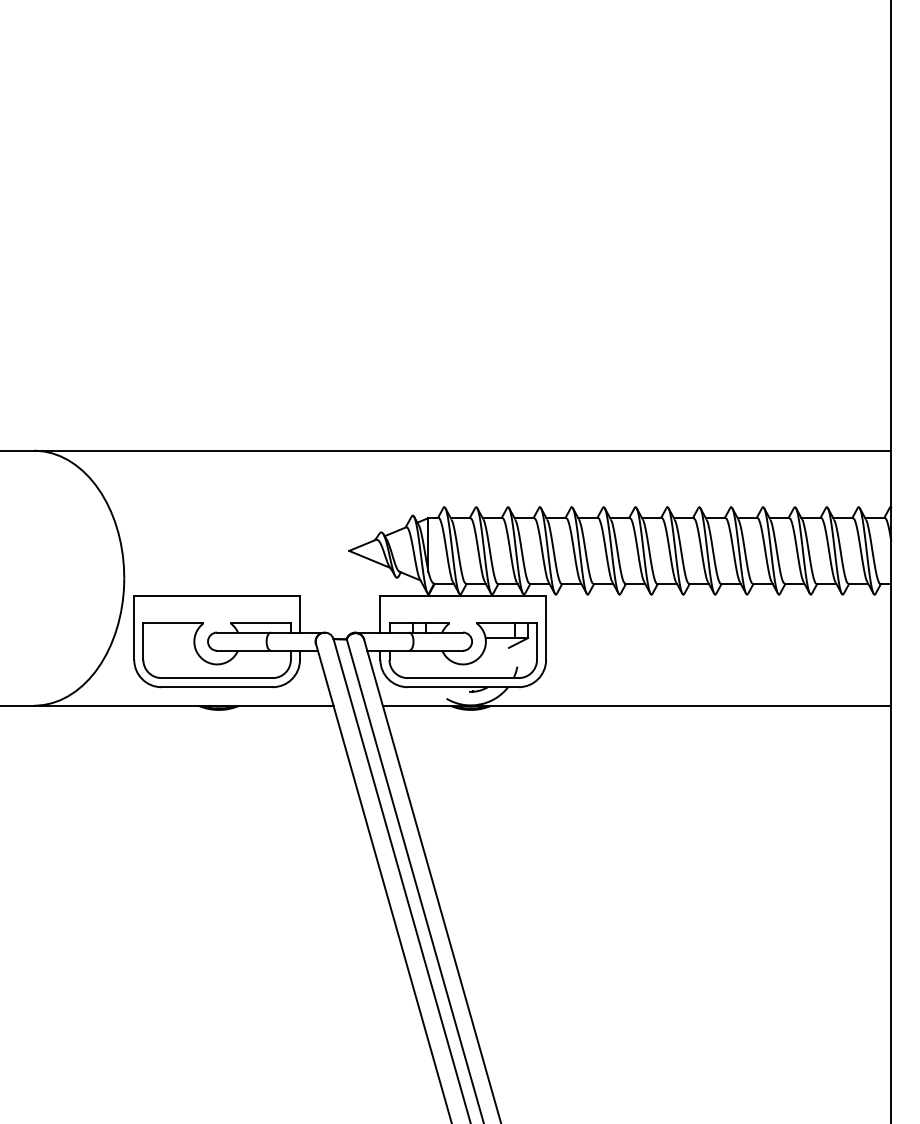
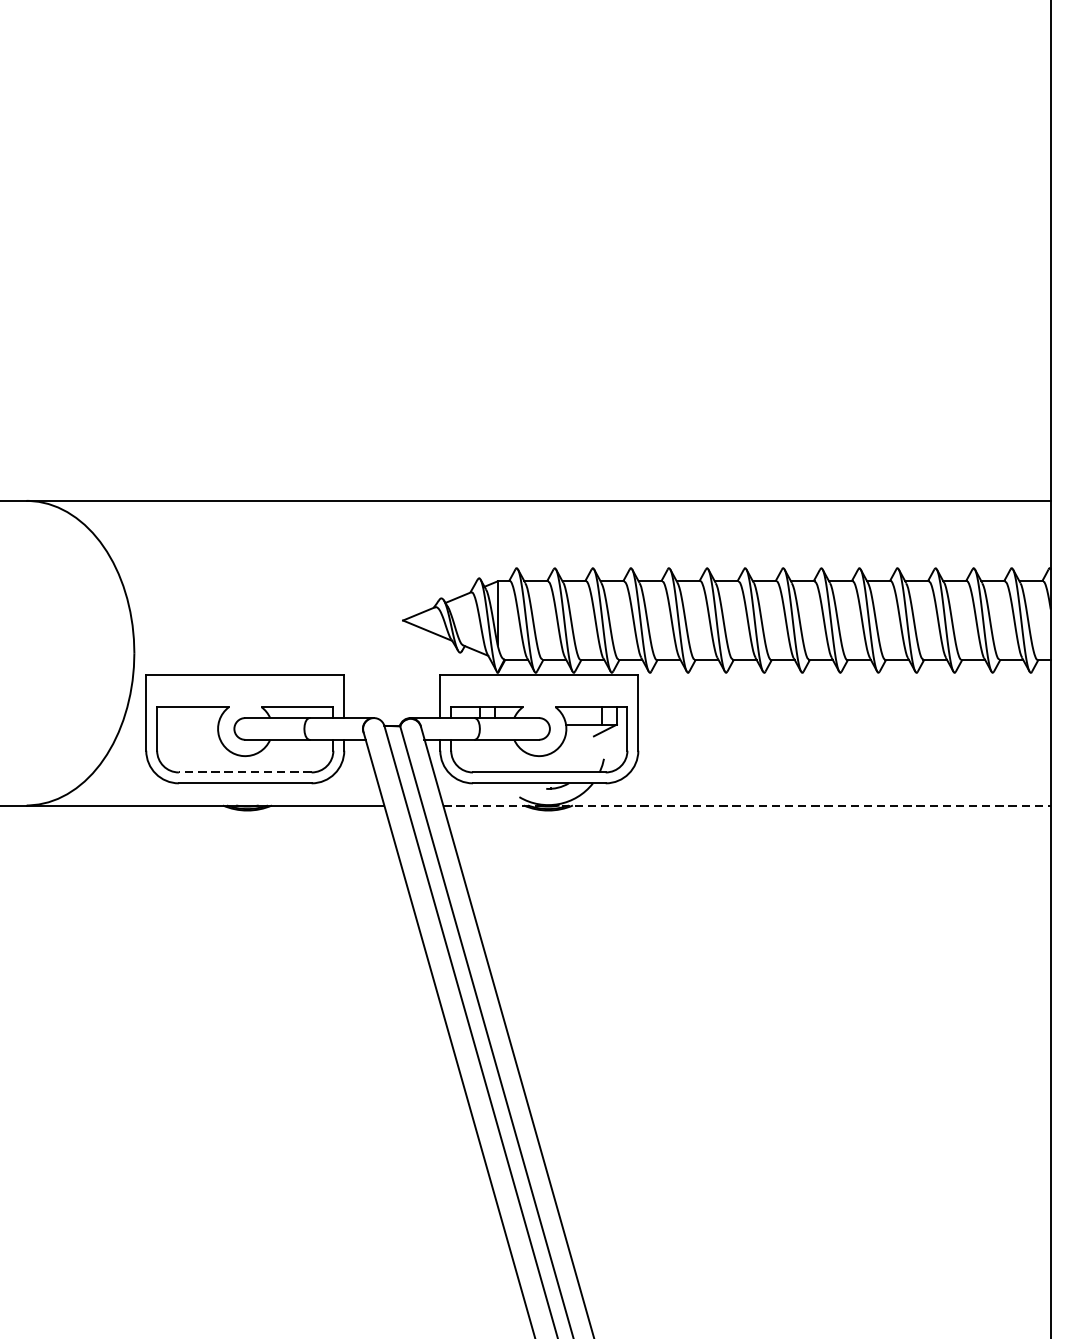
line: (217, 678) -> (245, 772), solid -> dashed
line: (637, 705) -> (747, 805), solid -> dashed

